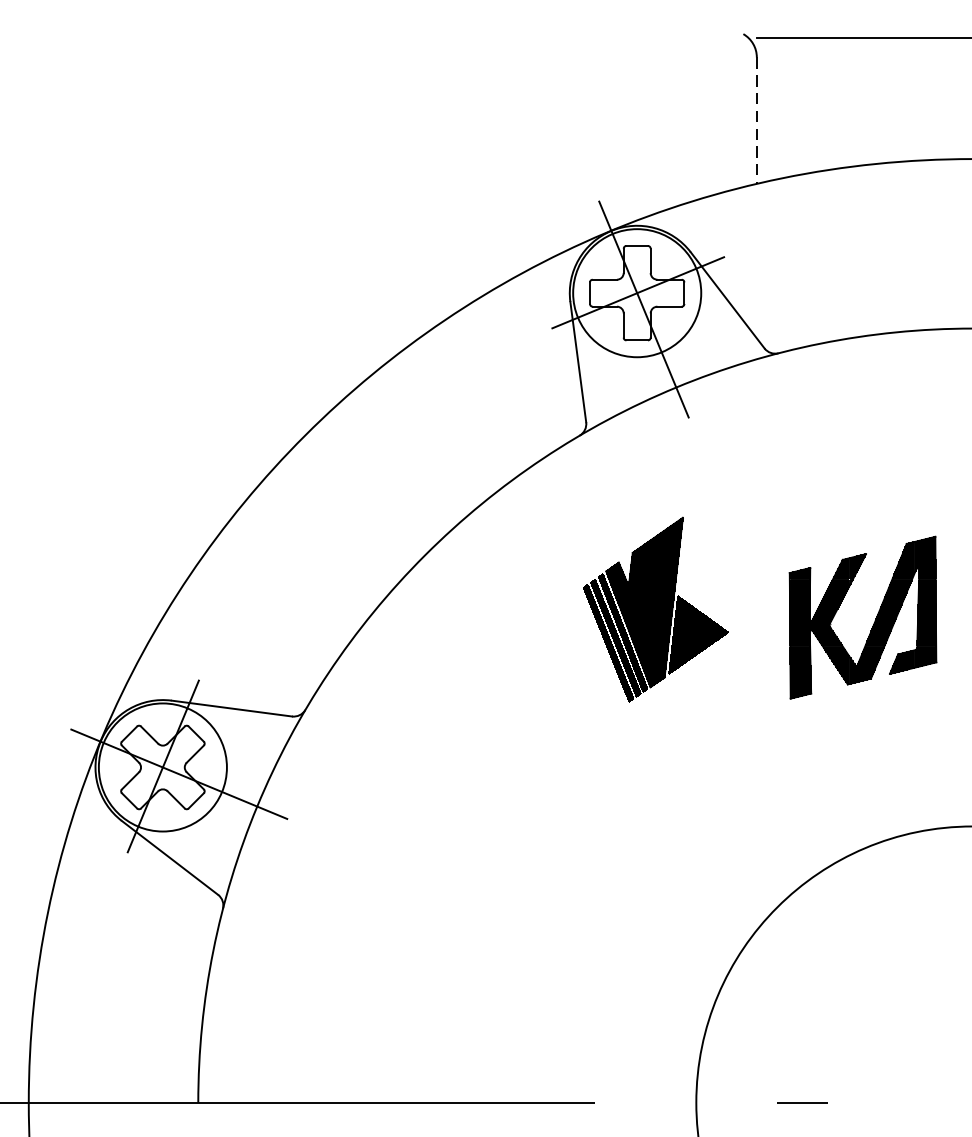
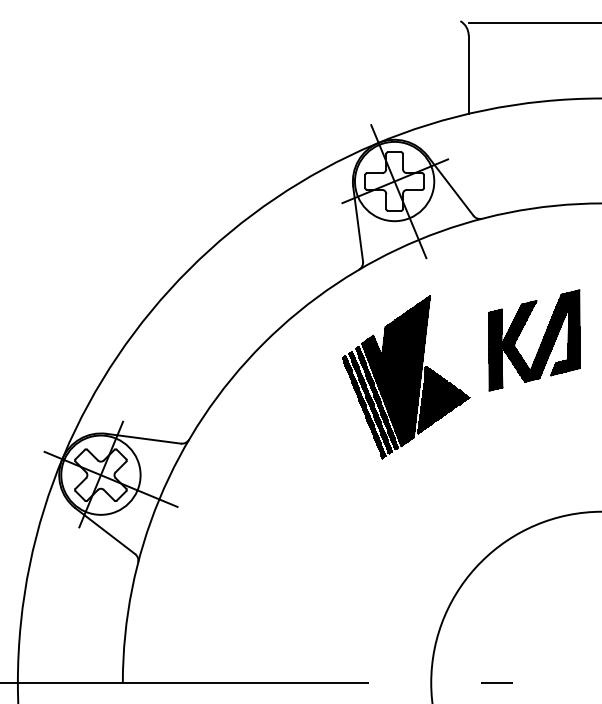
line: (756, 121) -> (468, 75), dashed -> solid
part: (656, 609) -> (406, 377), size x1.43
part: (872, 622) -> (540, 343), moved

